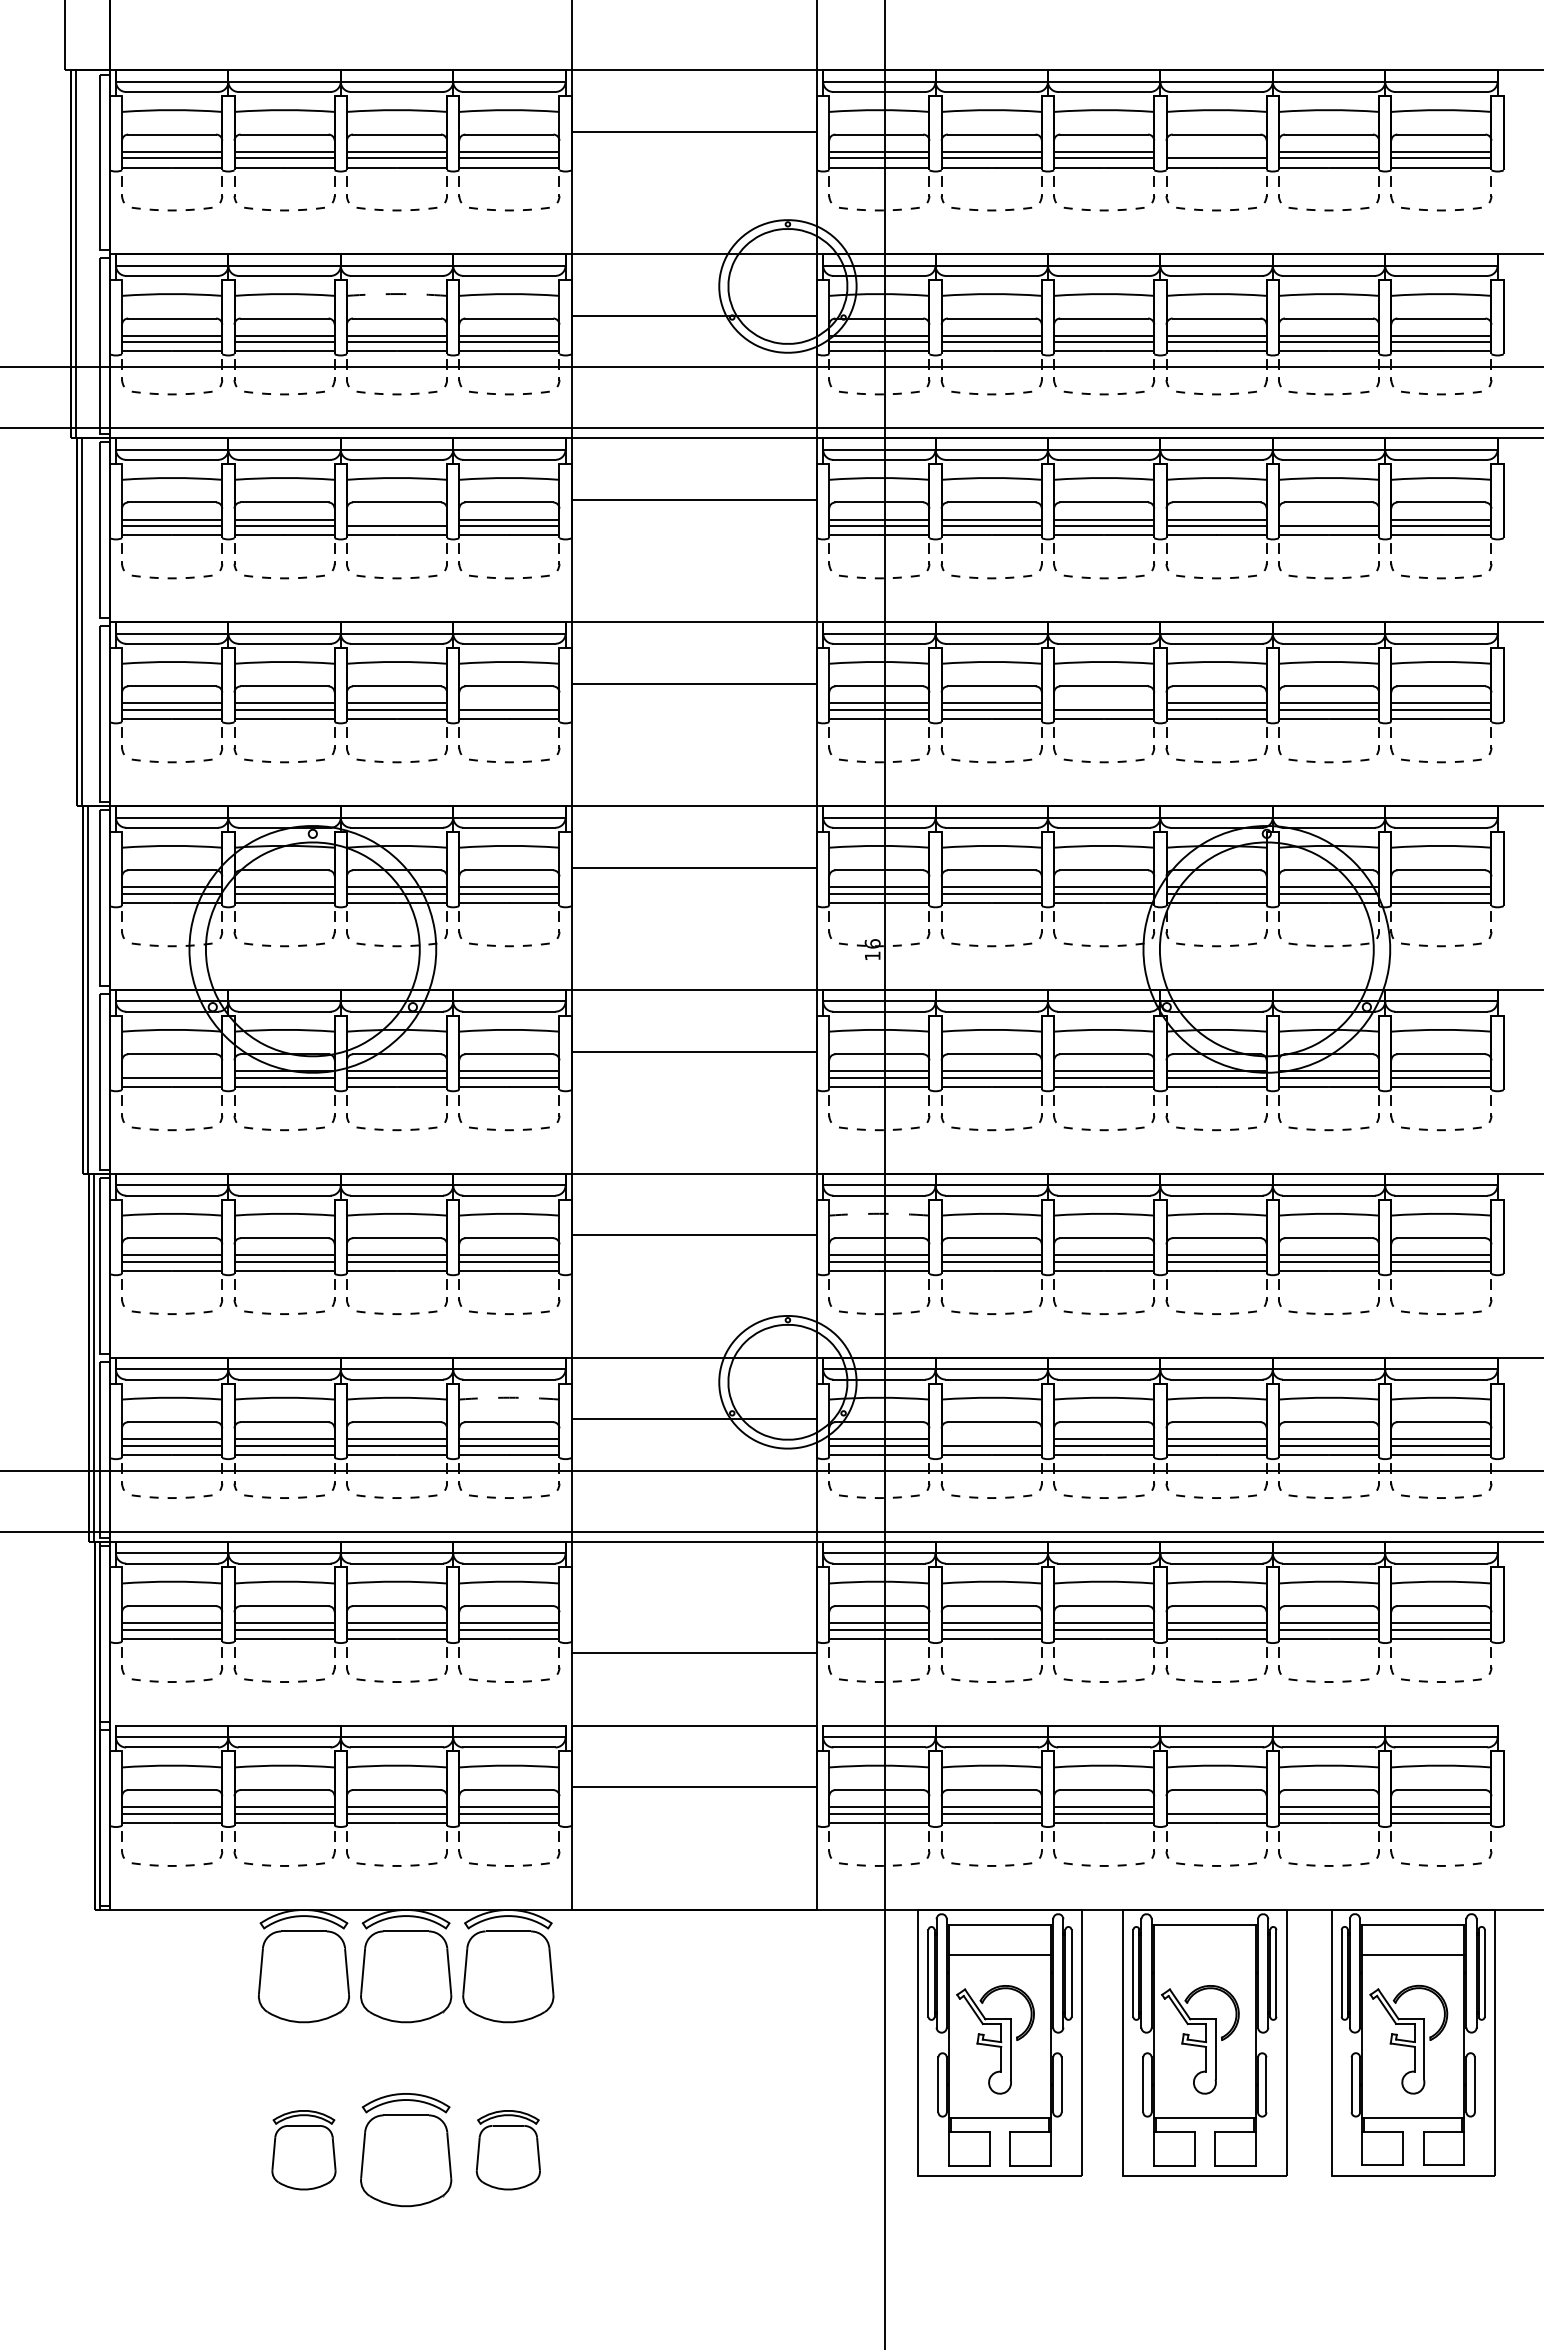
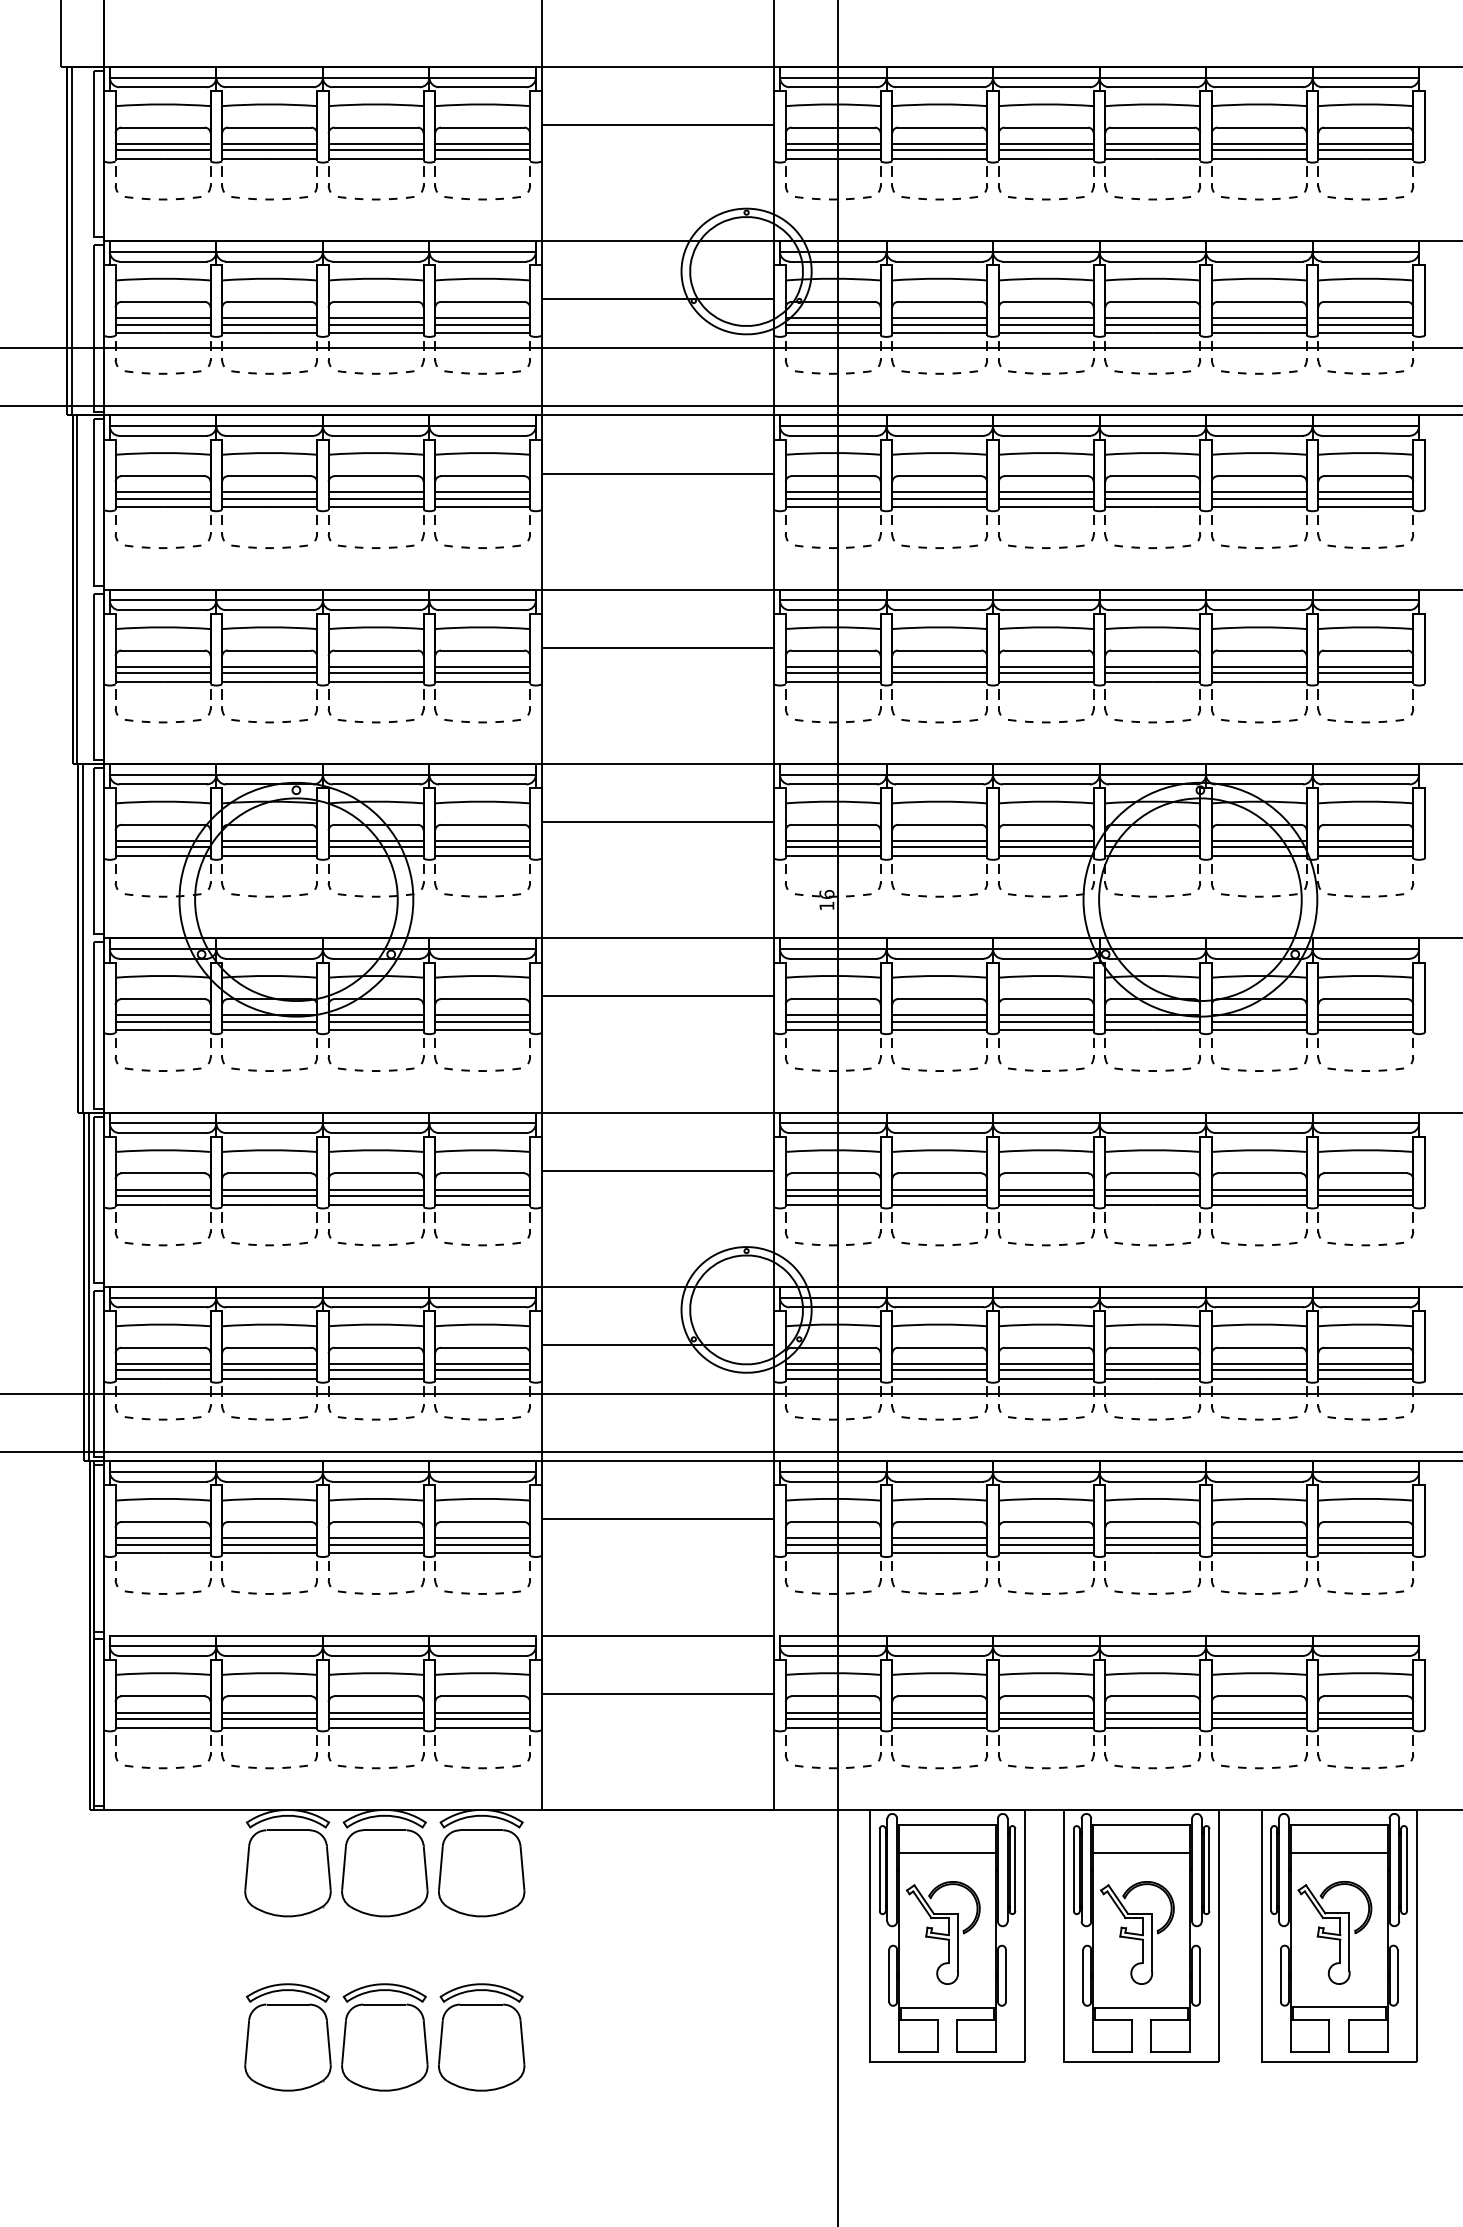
line: (1216, 151) -> (1152, 143), added
arc: (396, 294) -> (375, 279), dashed -> solid
line: (396, 519) -> (375, 492), added
line: (1328, 519) -> (1258, 492), added
line: (509, 703) -> (482, 666), added
line: (1104, 703) -> (1046, 666), added
line: (172, 1071) -> (163, 1015), added
arc: (879, 1213) -> (833, 1149), dashed -> solid
arc: (509, 1397) -> (482, 1324), dashed -> solid
line: (991, 1439) -> (939, 1364), added
line: (694, 1653) -> (658, 1519), moved
line: (1216, 1807) -> (1152, 1712), added
line: (1204, 1955) -> (1141, 1853), added
part: (303, 2150) -> (287, 2037), size x1.43
part: (508, 2150) -> (481, 2037), size x1.43

